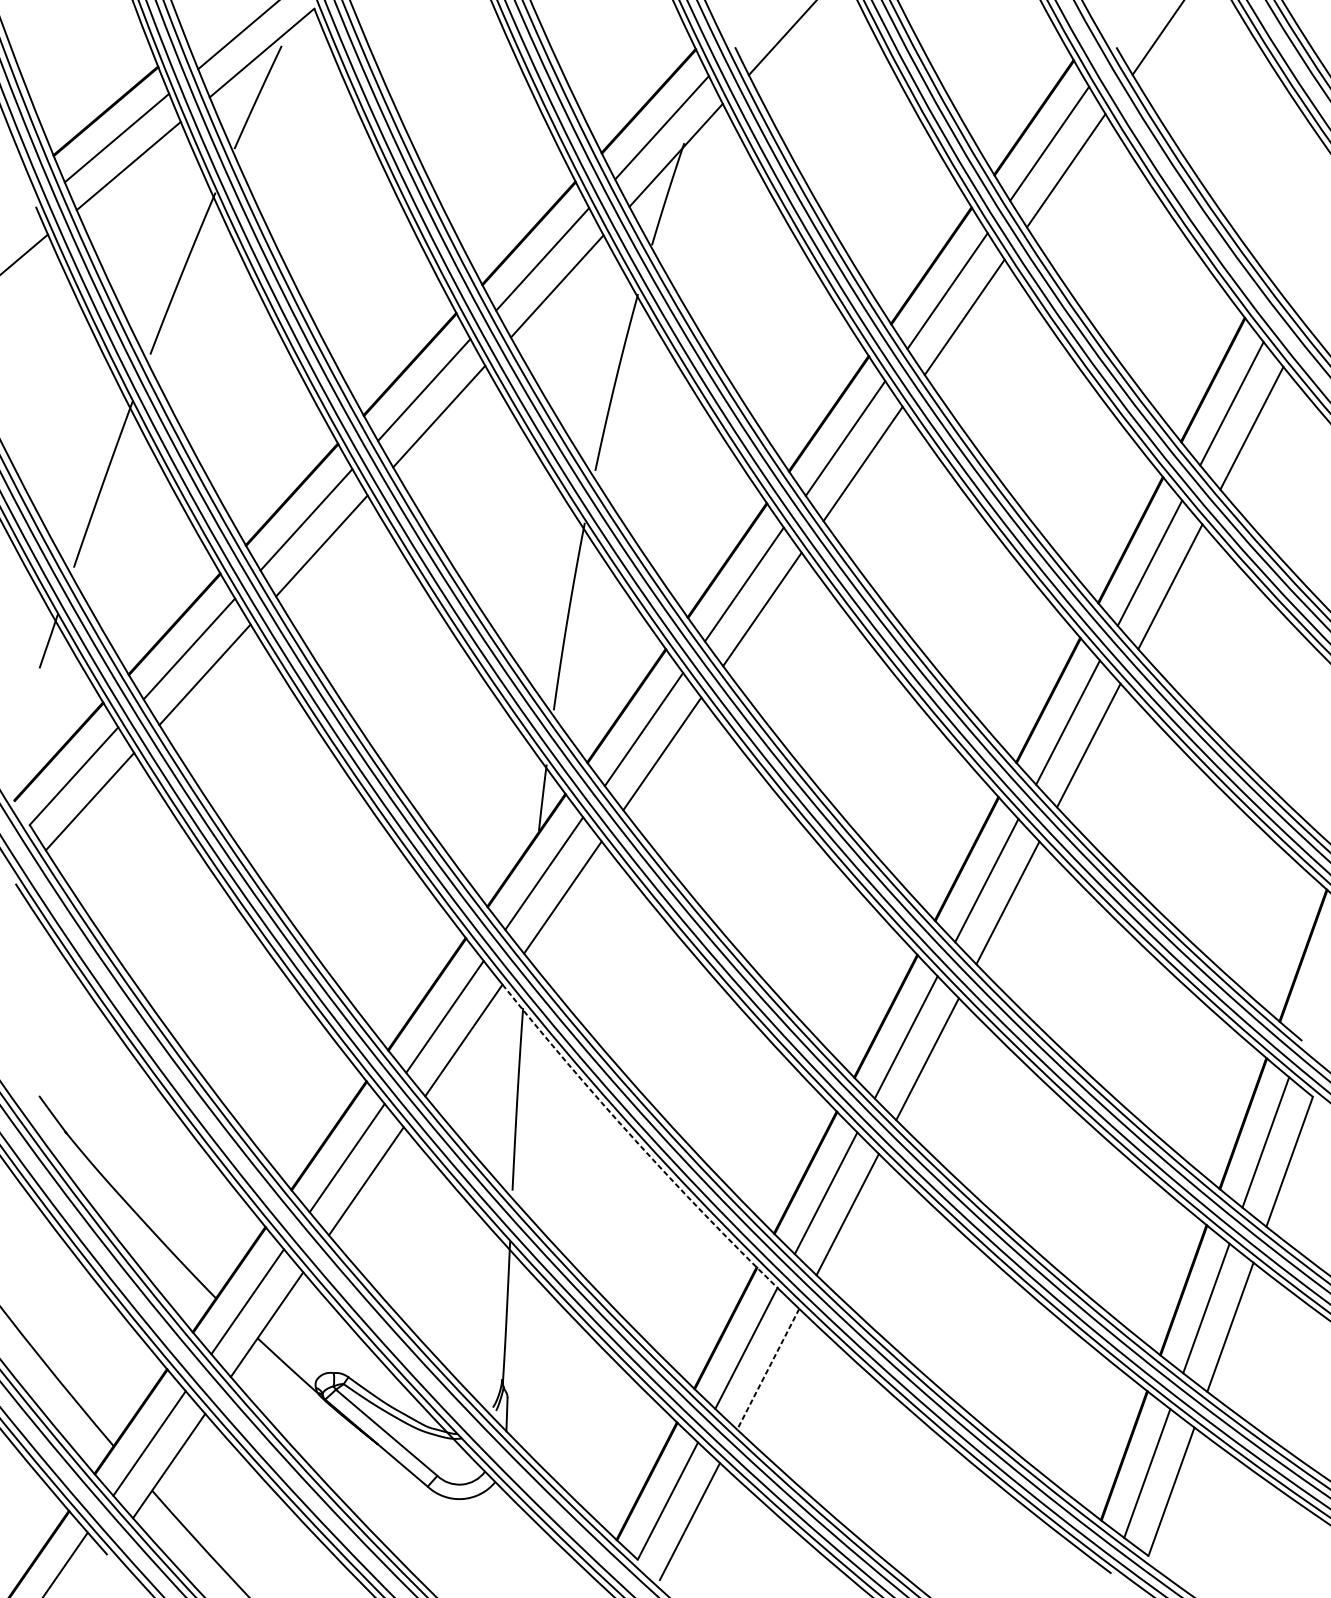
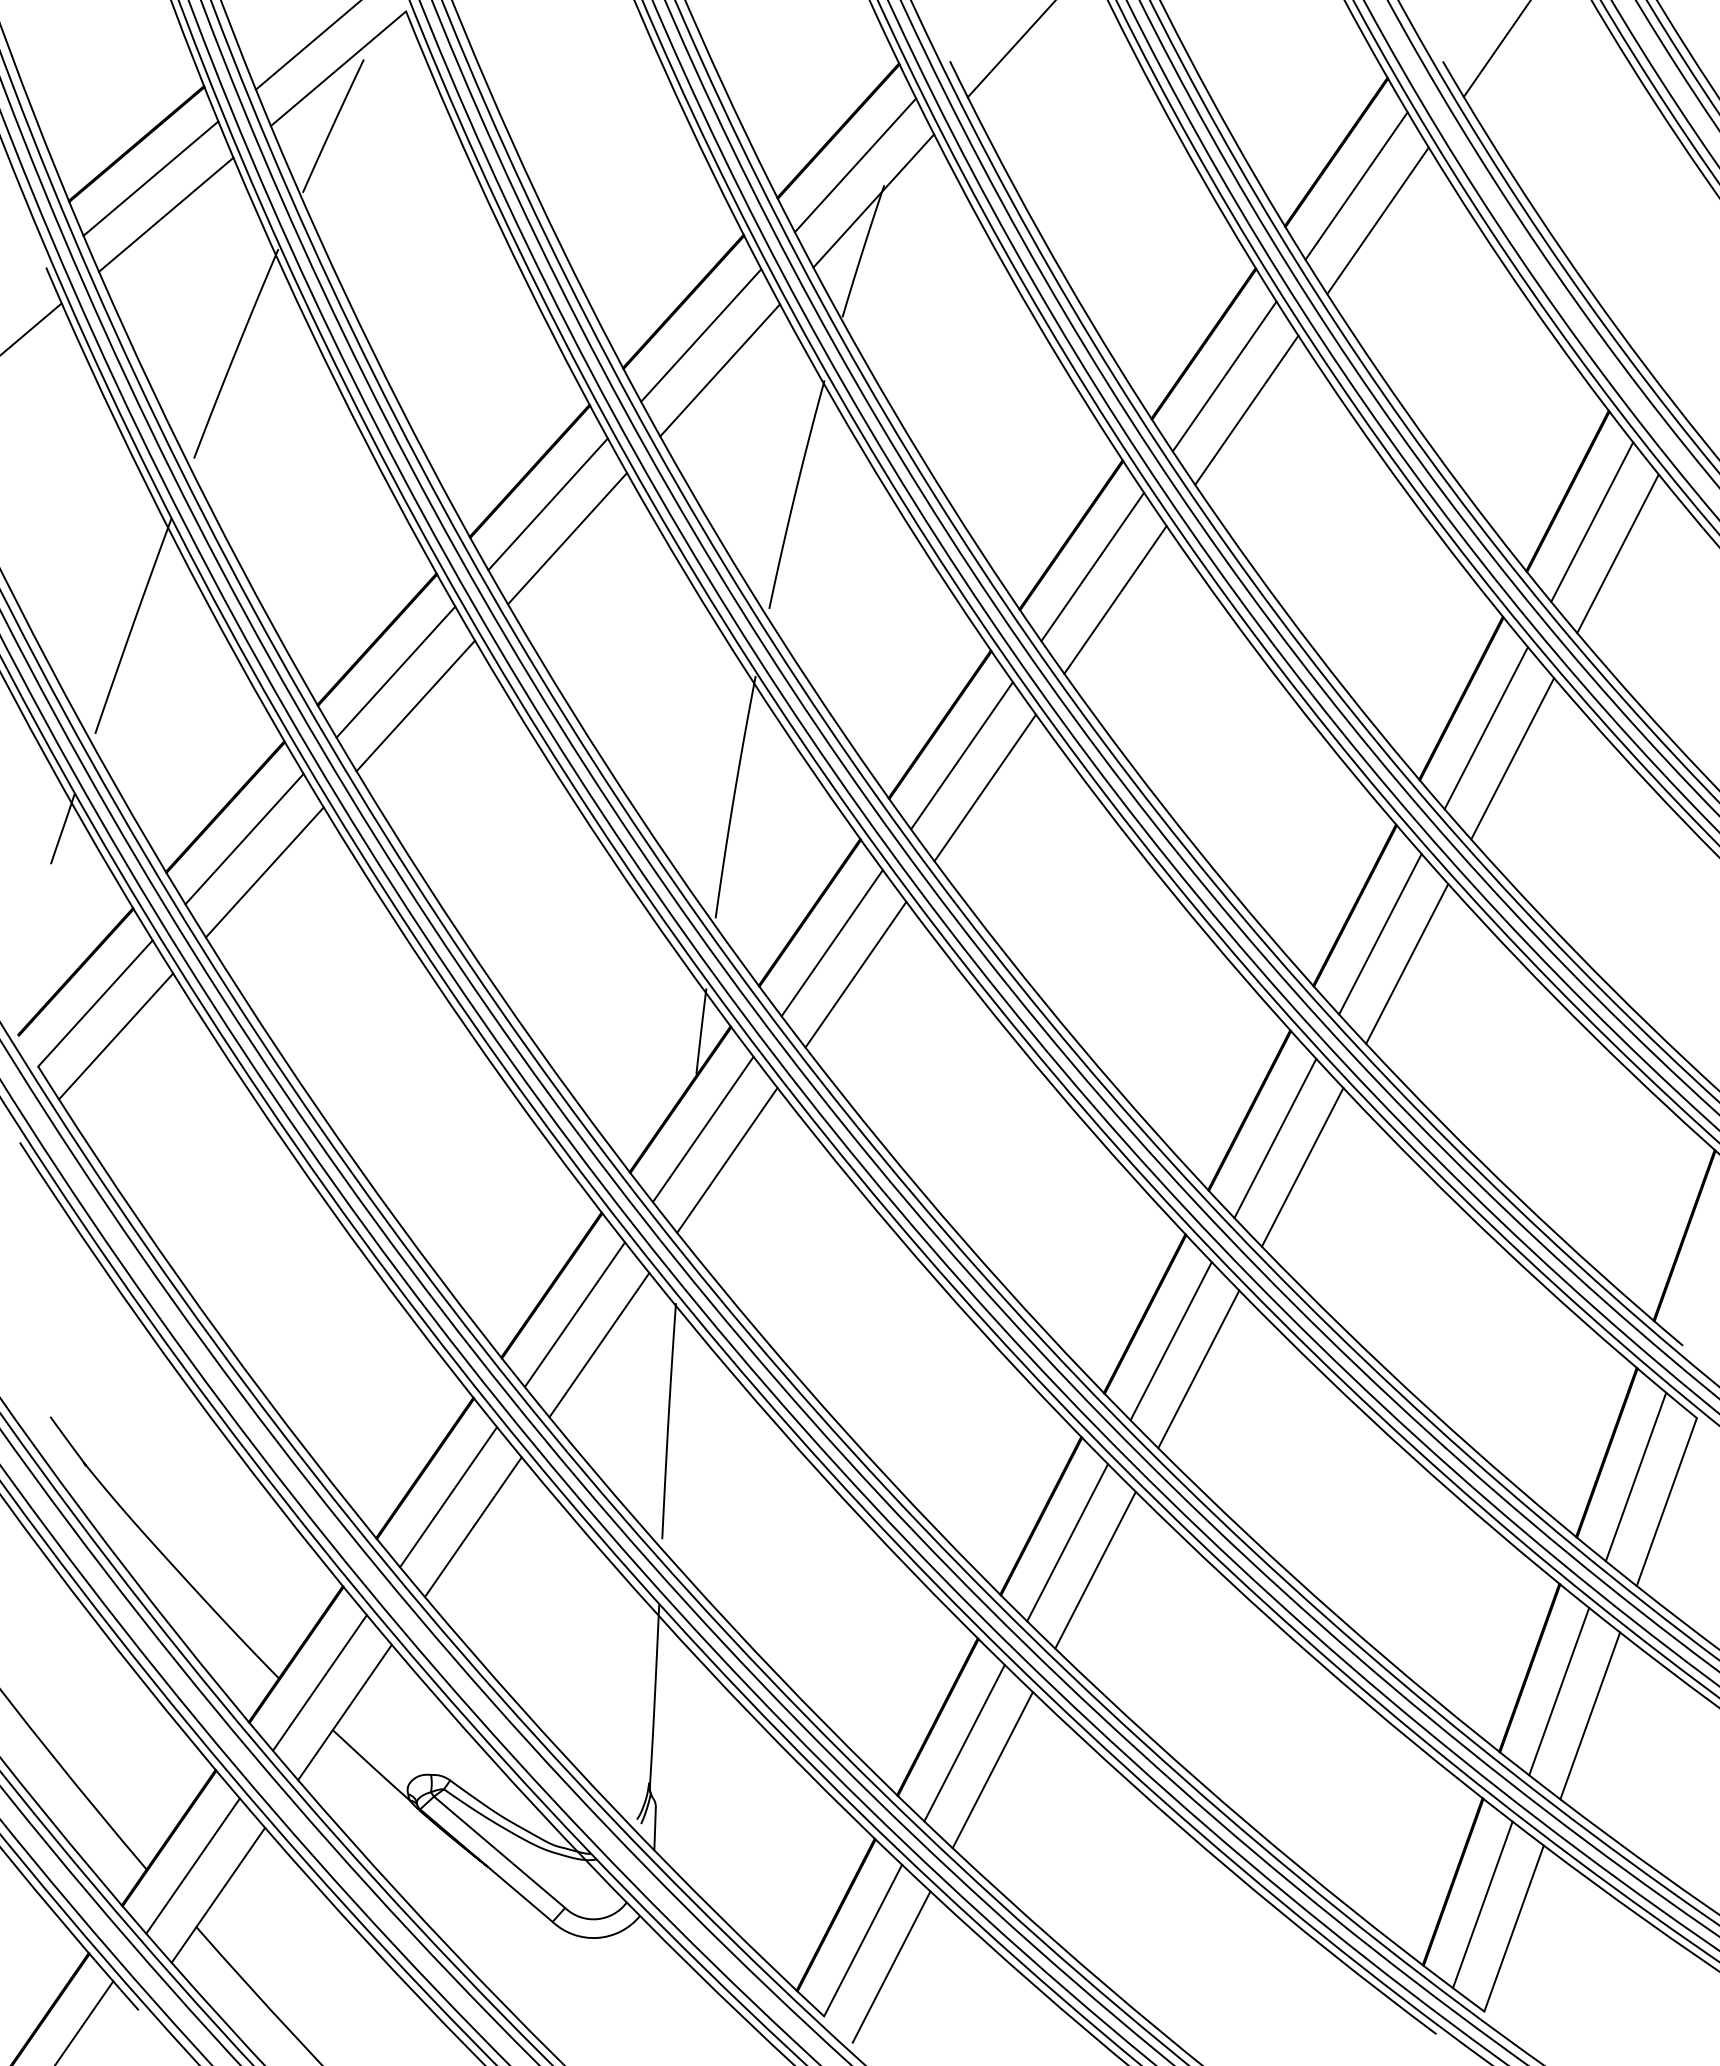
arc: (635, 1140) -> (821, 1474), dashed -> solid
line: (768, 1369) -> (992, 1770), dashed -> solid

